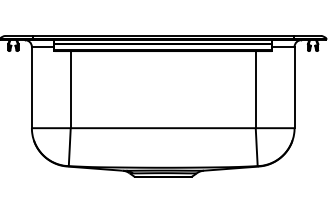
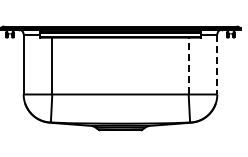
line: (294, 87) -> (217, 64), solid -> dashed
line: (255, 88) -> (188, 65), solid -> dashed

